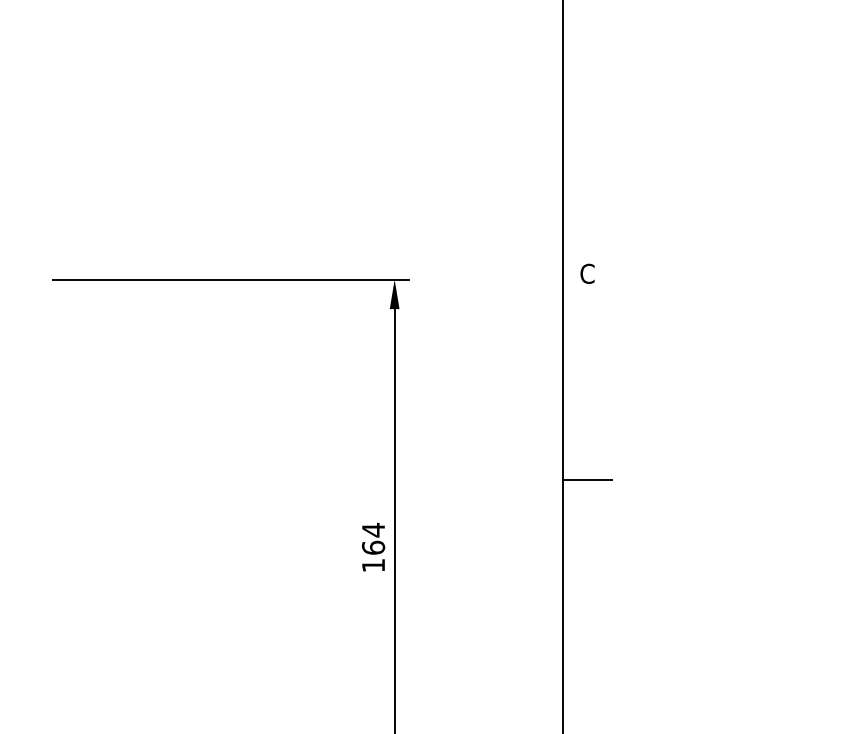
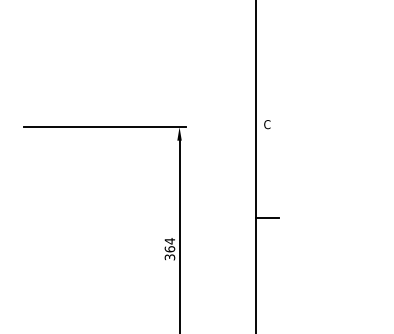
text: (372, 565) -> (169, 257), 164 -> 364

